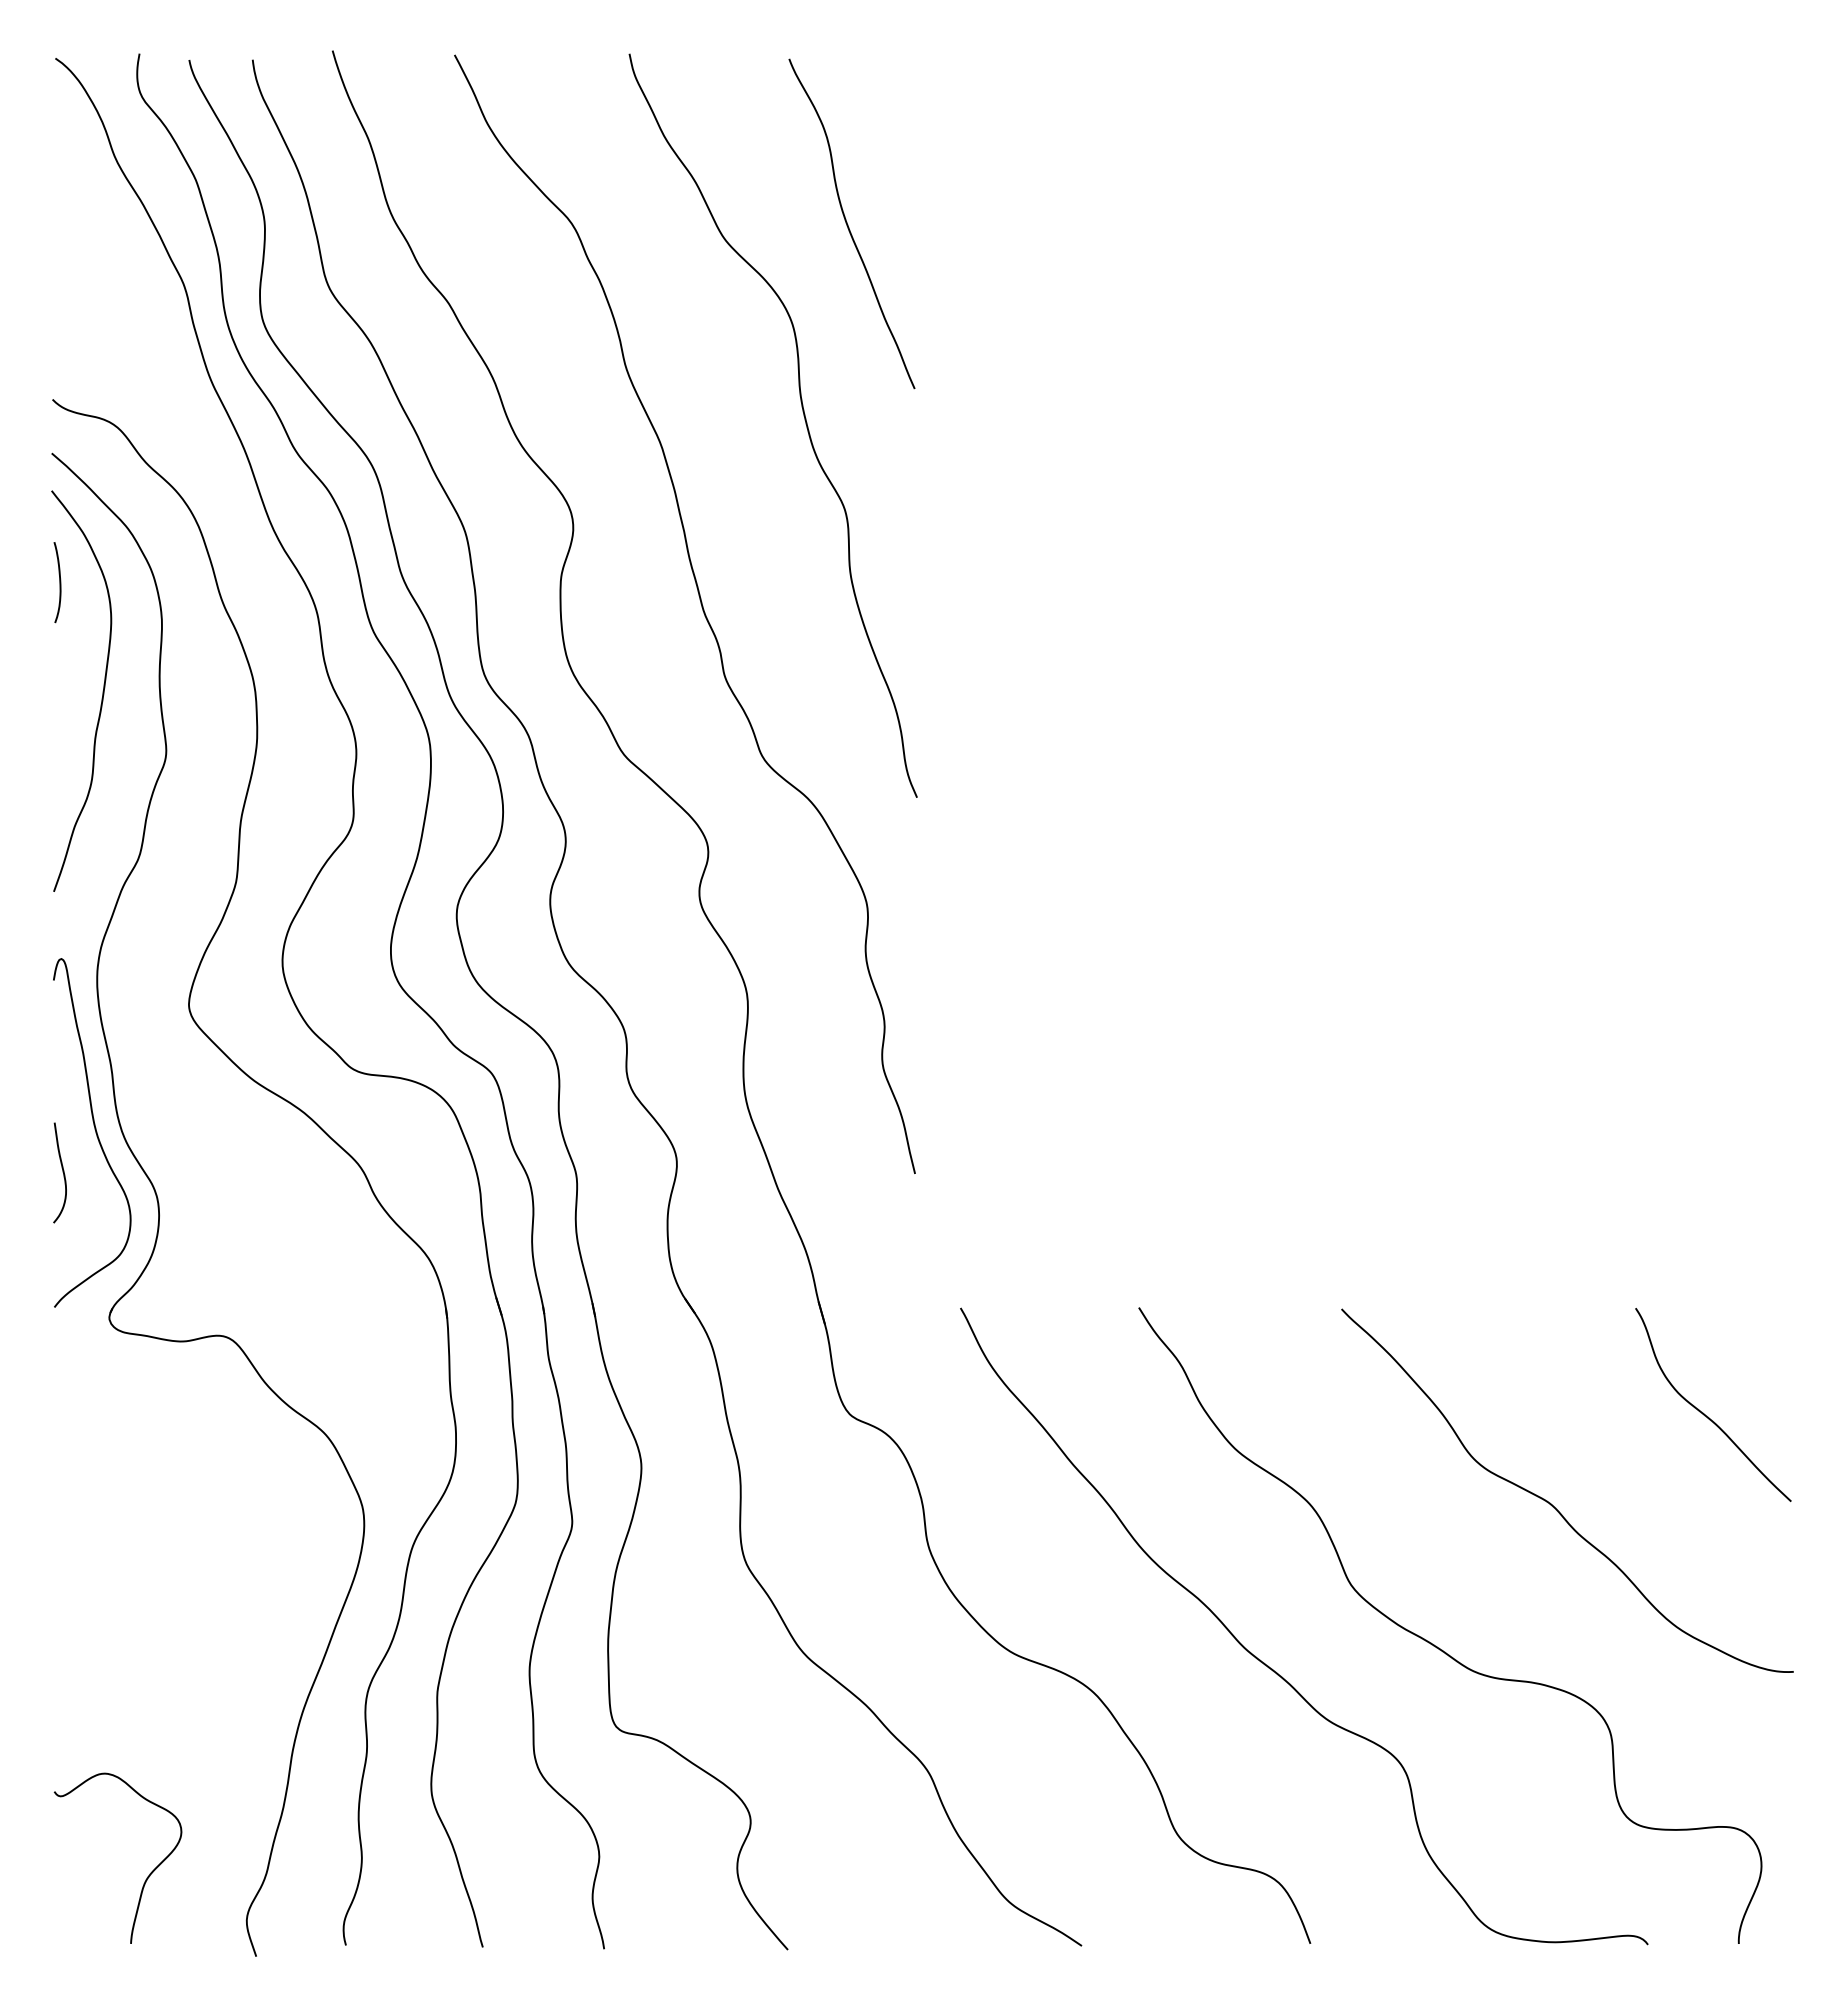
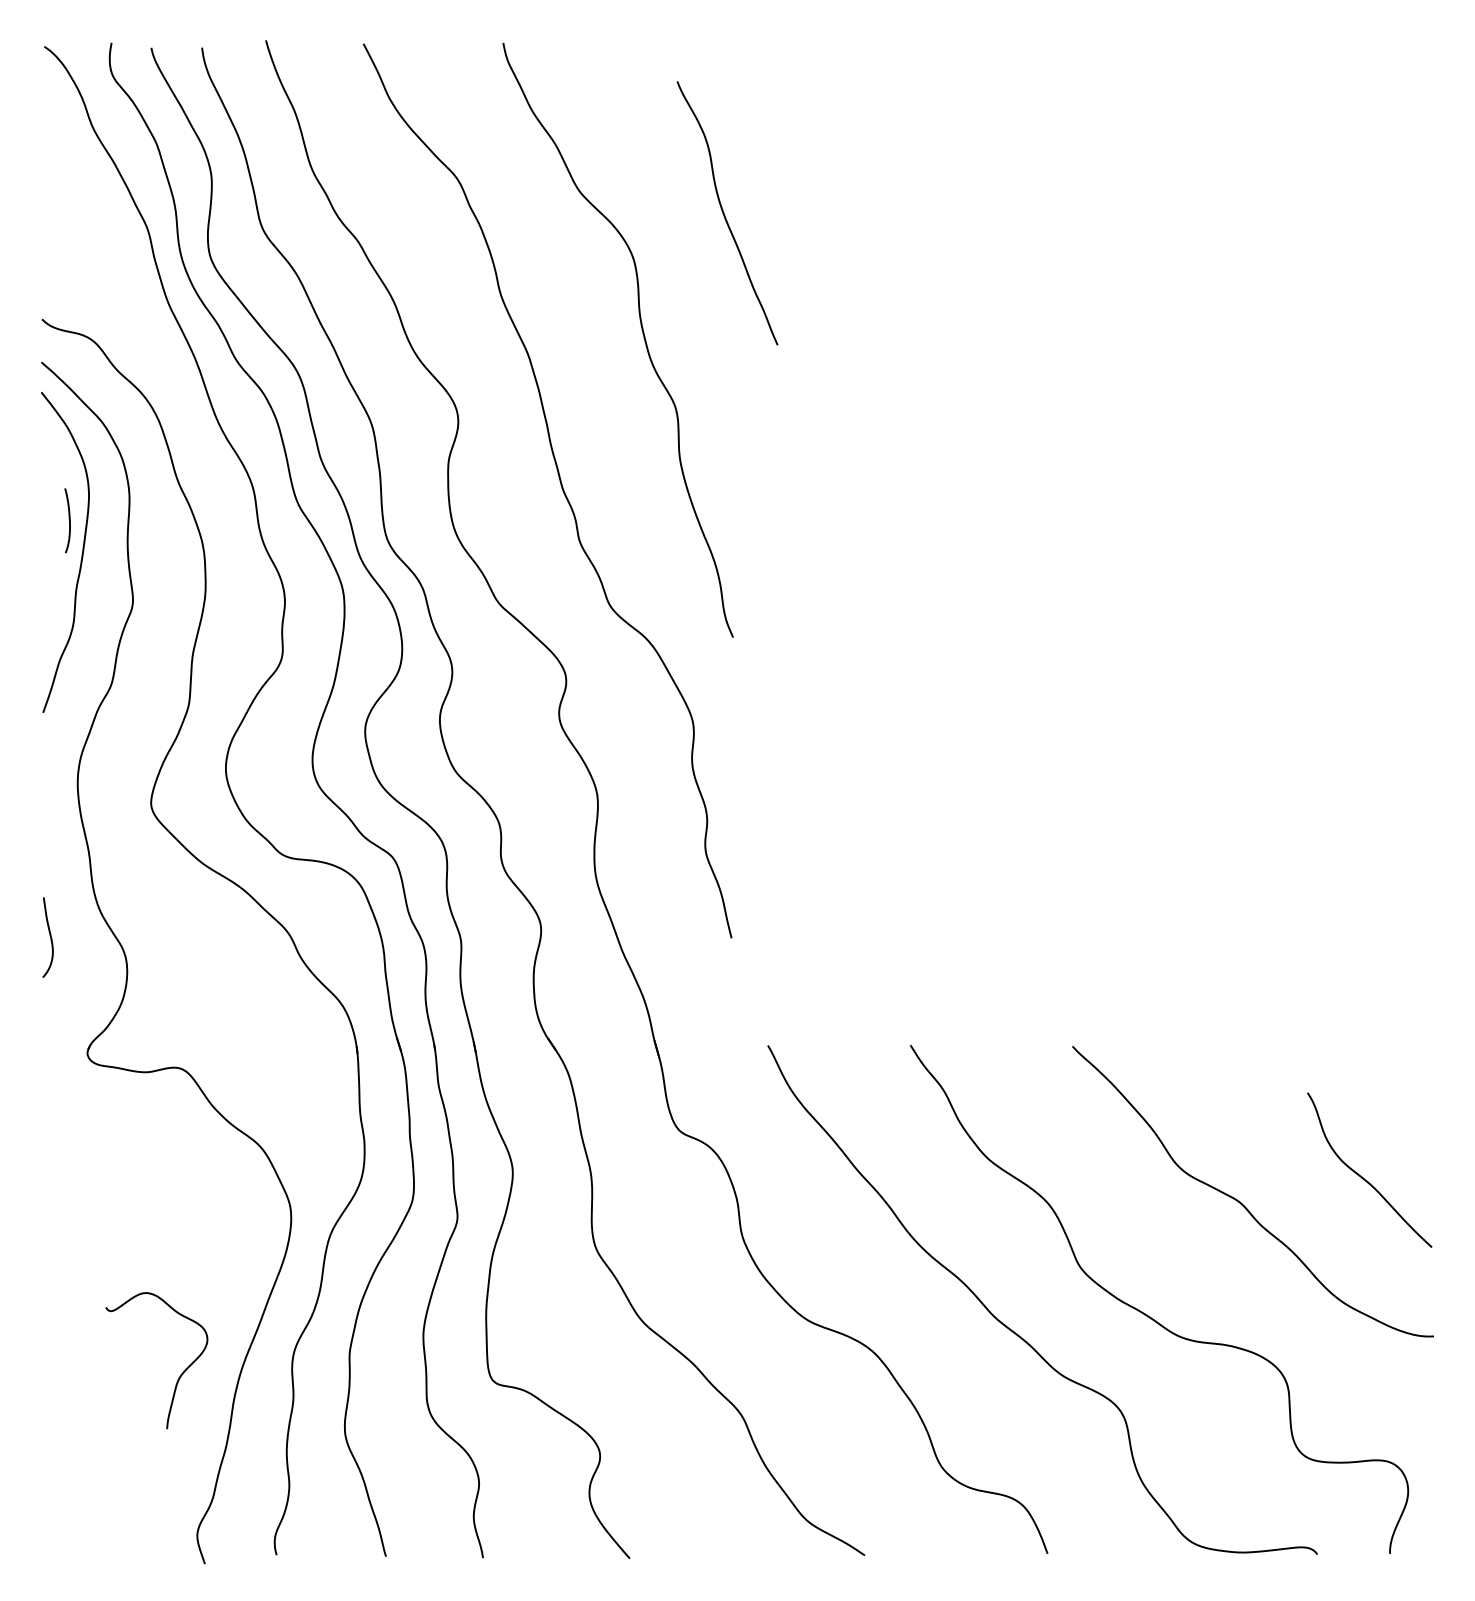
curve: (848, 224) -> (724, 213), moved
curve: (59, 582) -> (69, 520), moved
curve: (95, 1132) -> (76, 905), removed
curve: (1704, 1413) -> (1362, 1177), moved
curve: (147, 1876) -> (180, 1375), moved

